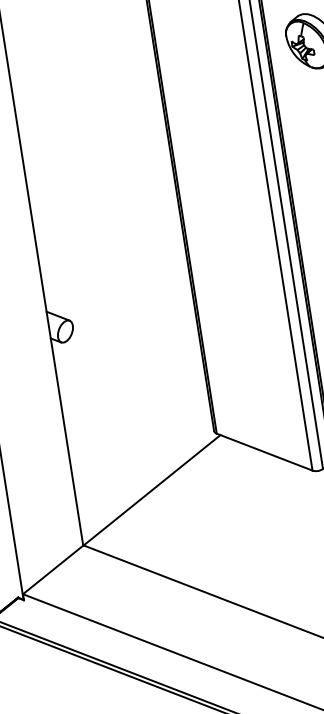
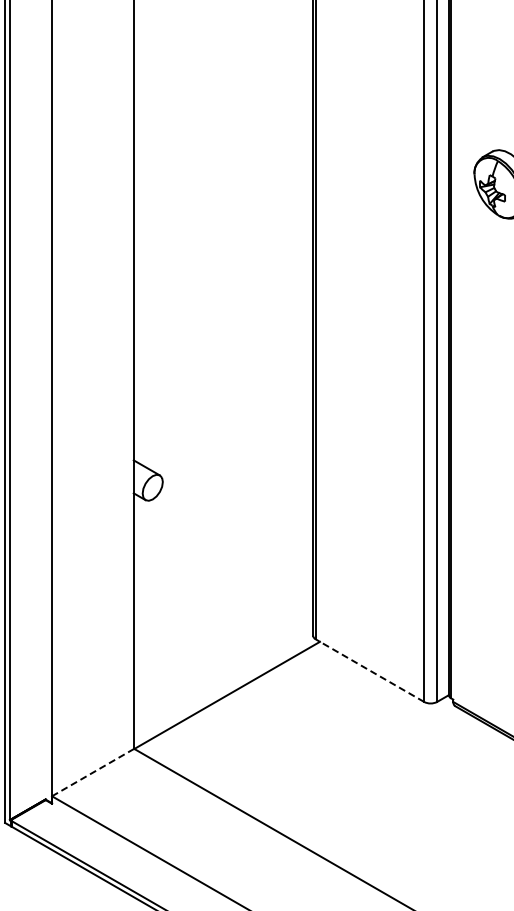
line: (265, 451) -> (370, 670), solid -> dashed
line: (52, 569) -> (92, 772), solid -> dashed

